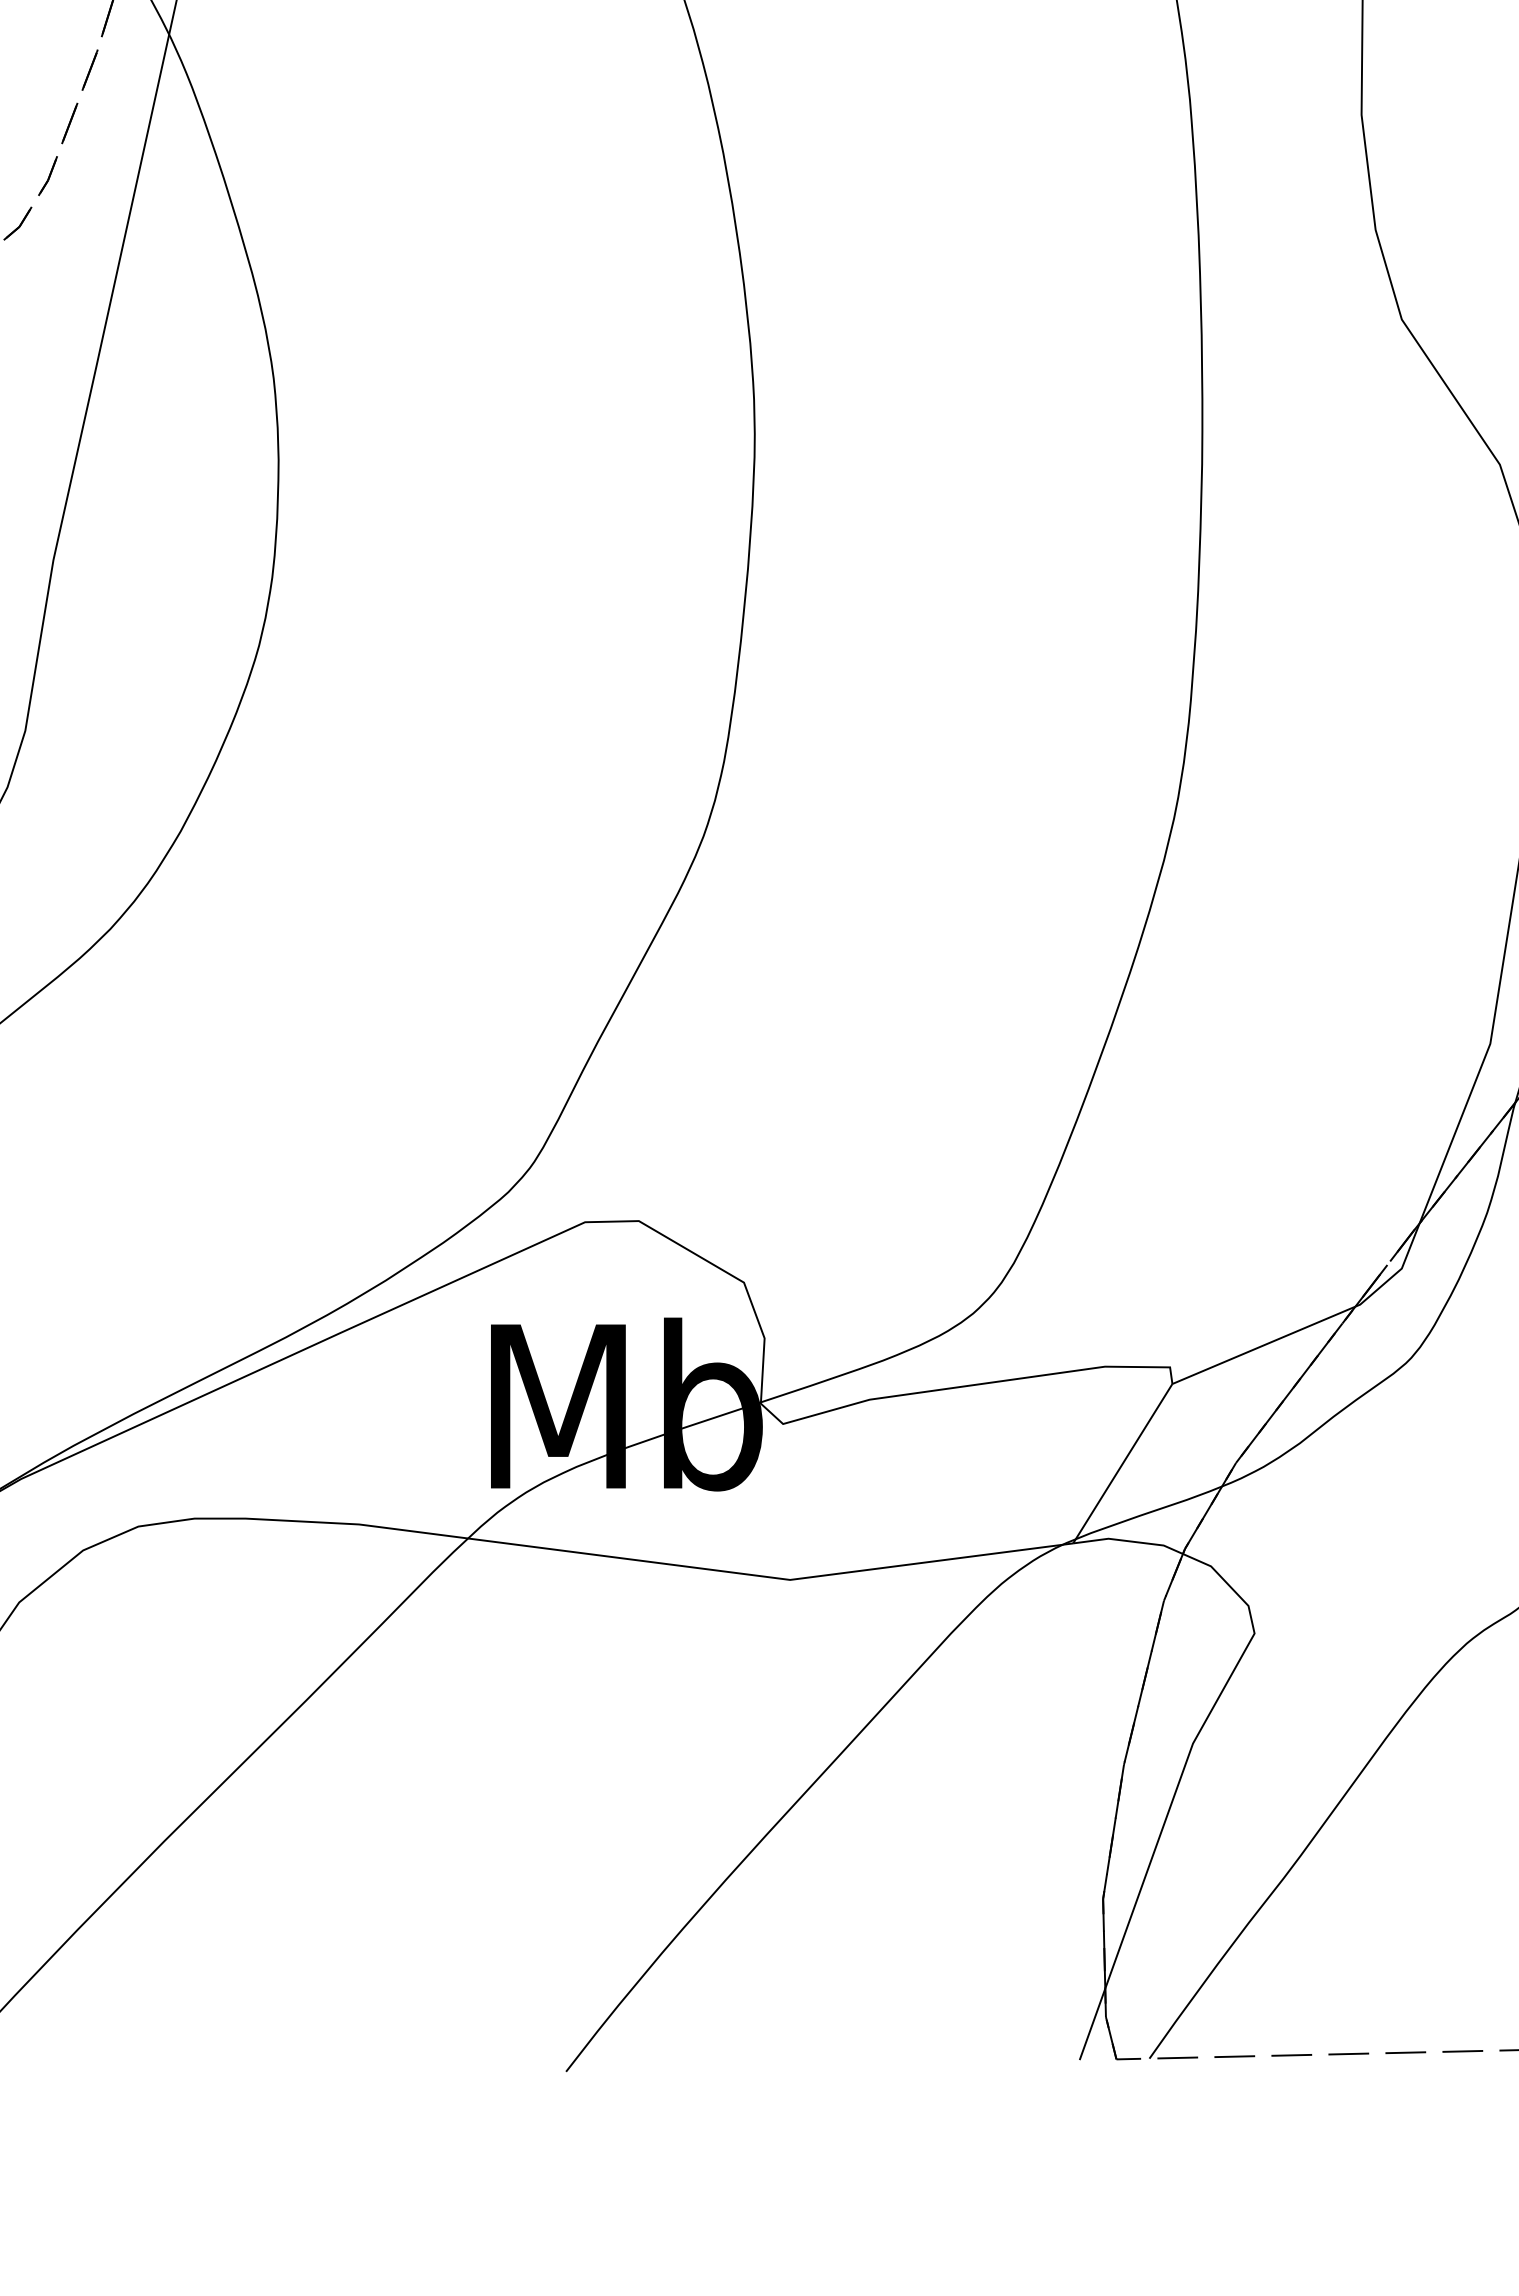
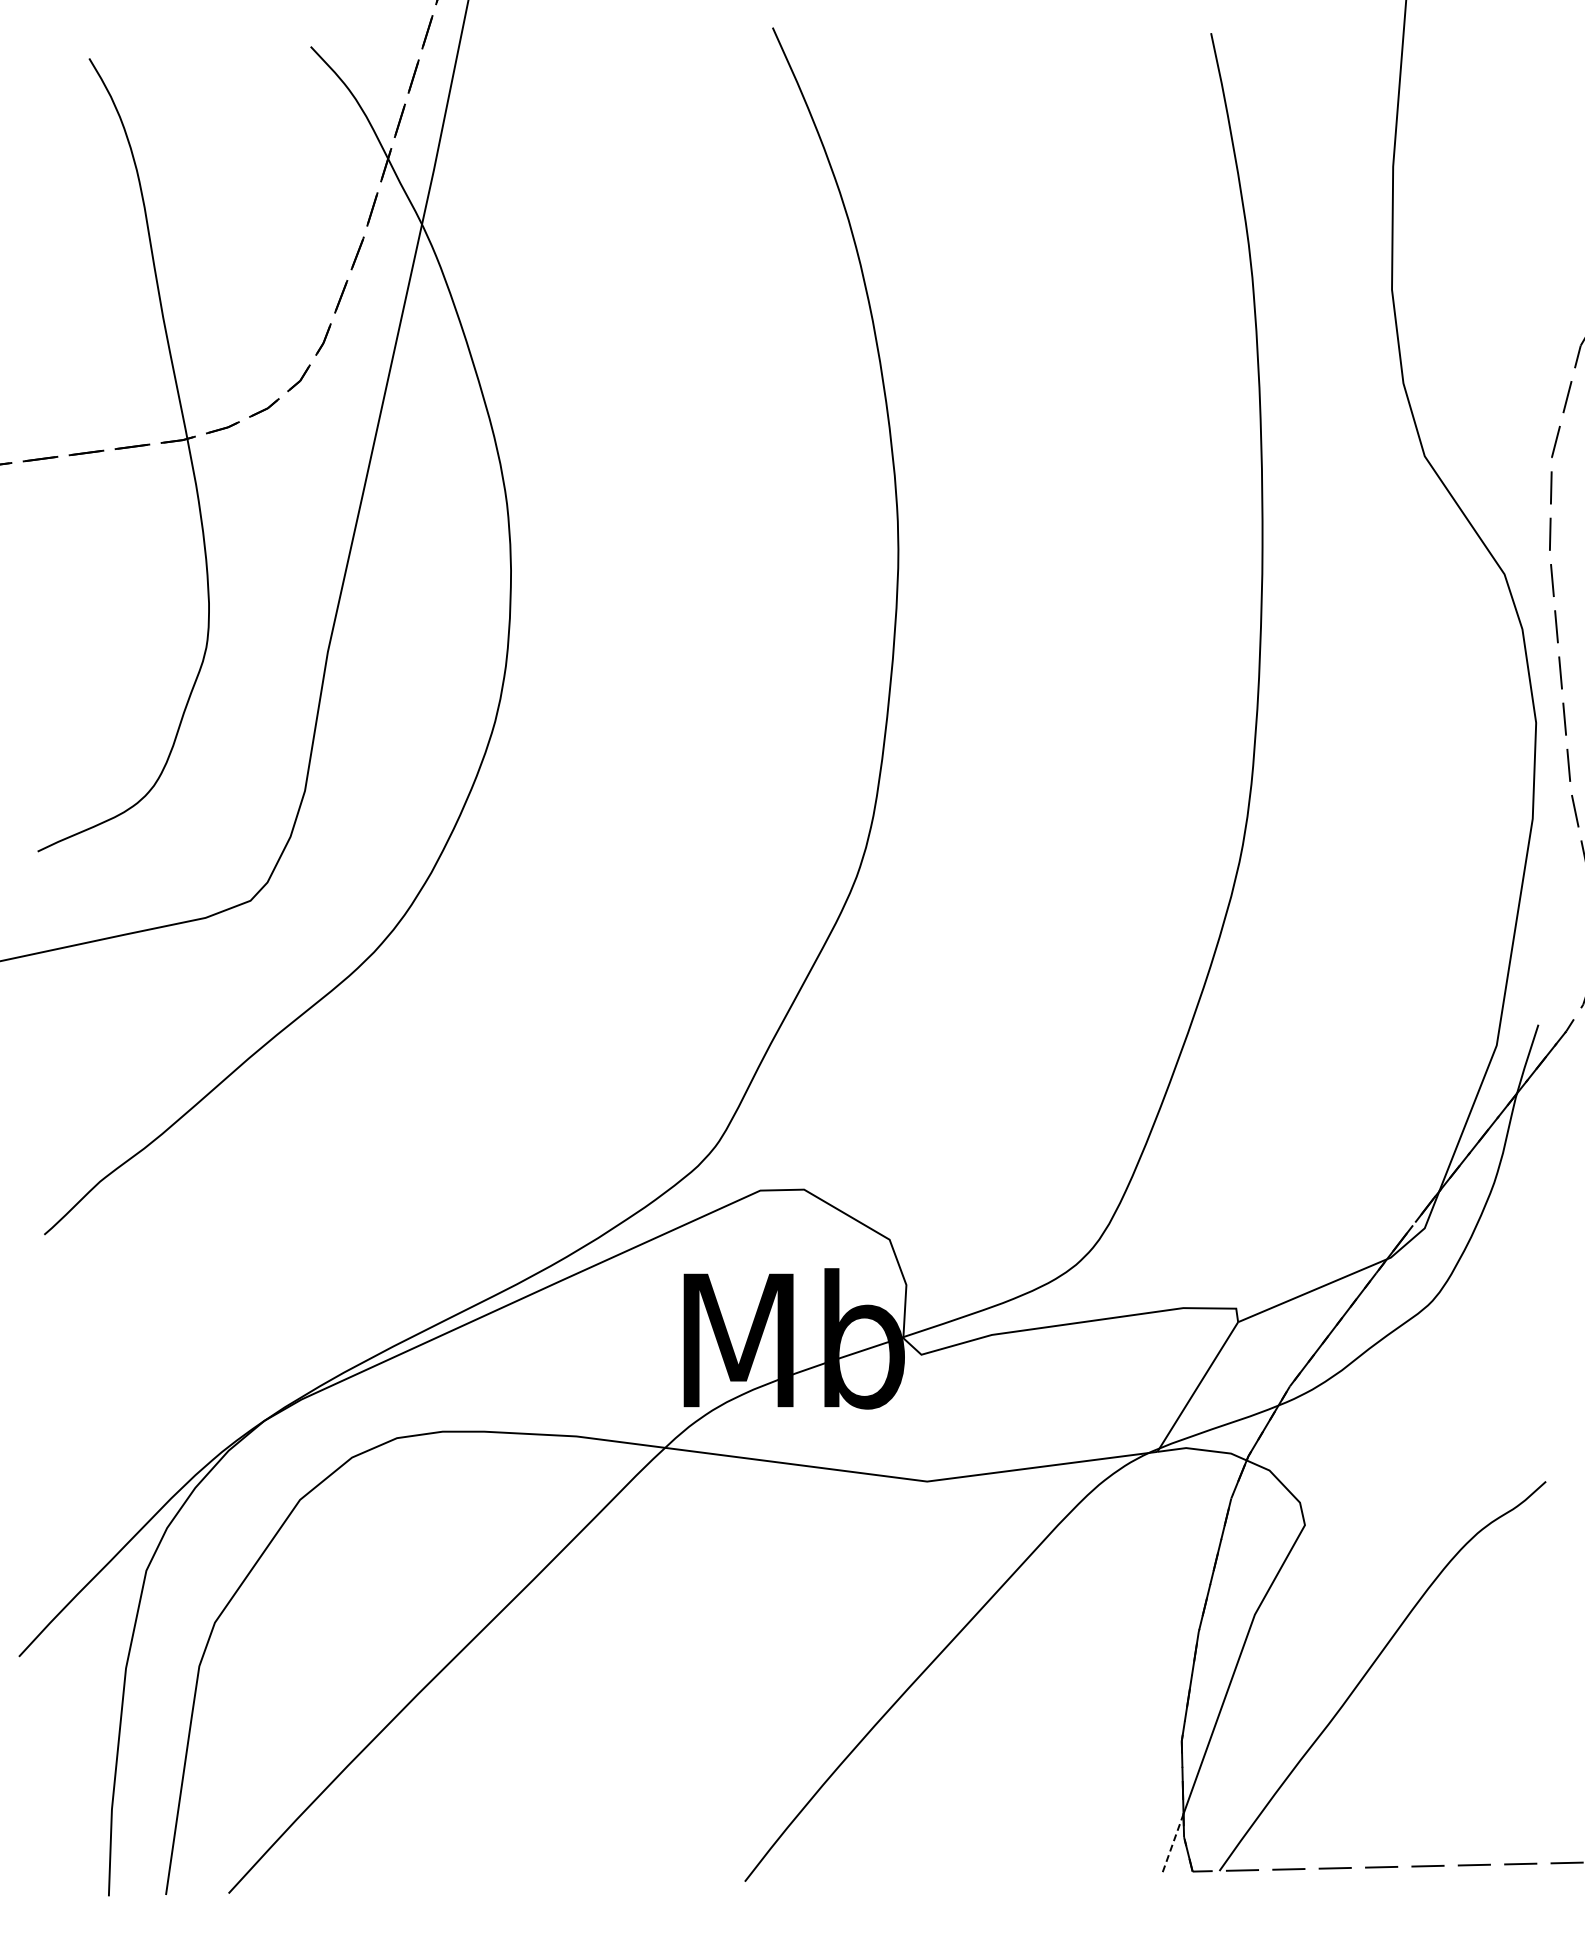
line: (1092, 2024) -> (1173, 1843), solid -> dashed

